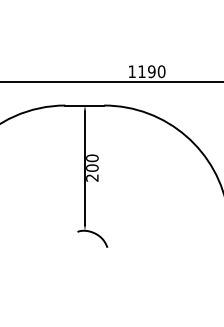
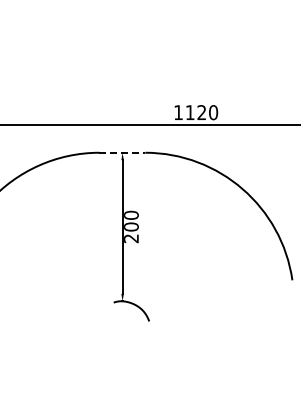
text: (151, 71) -> (201, 112), 1190 -> 1120
line: (84, 105) -> (122, 152), solid -> dashed

